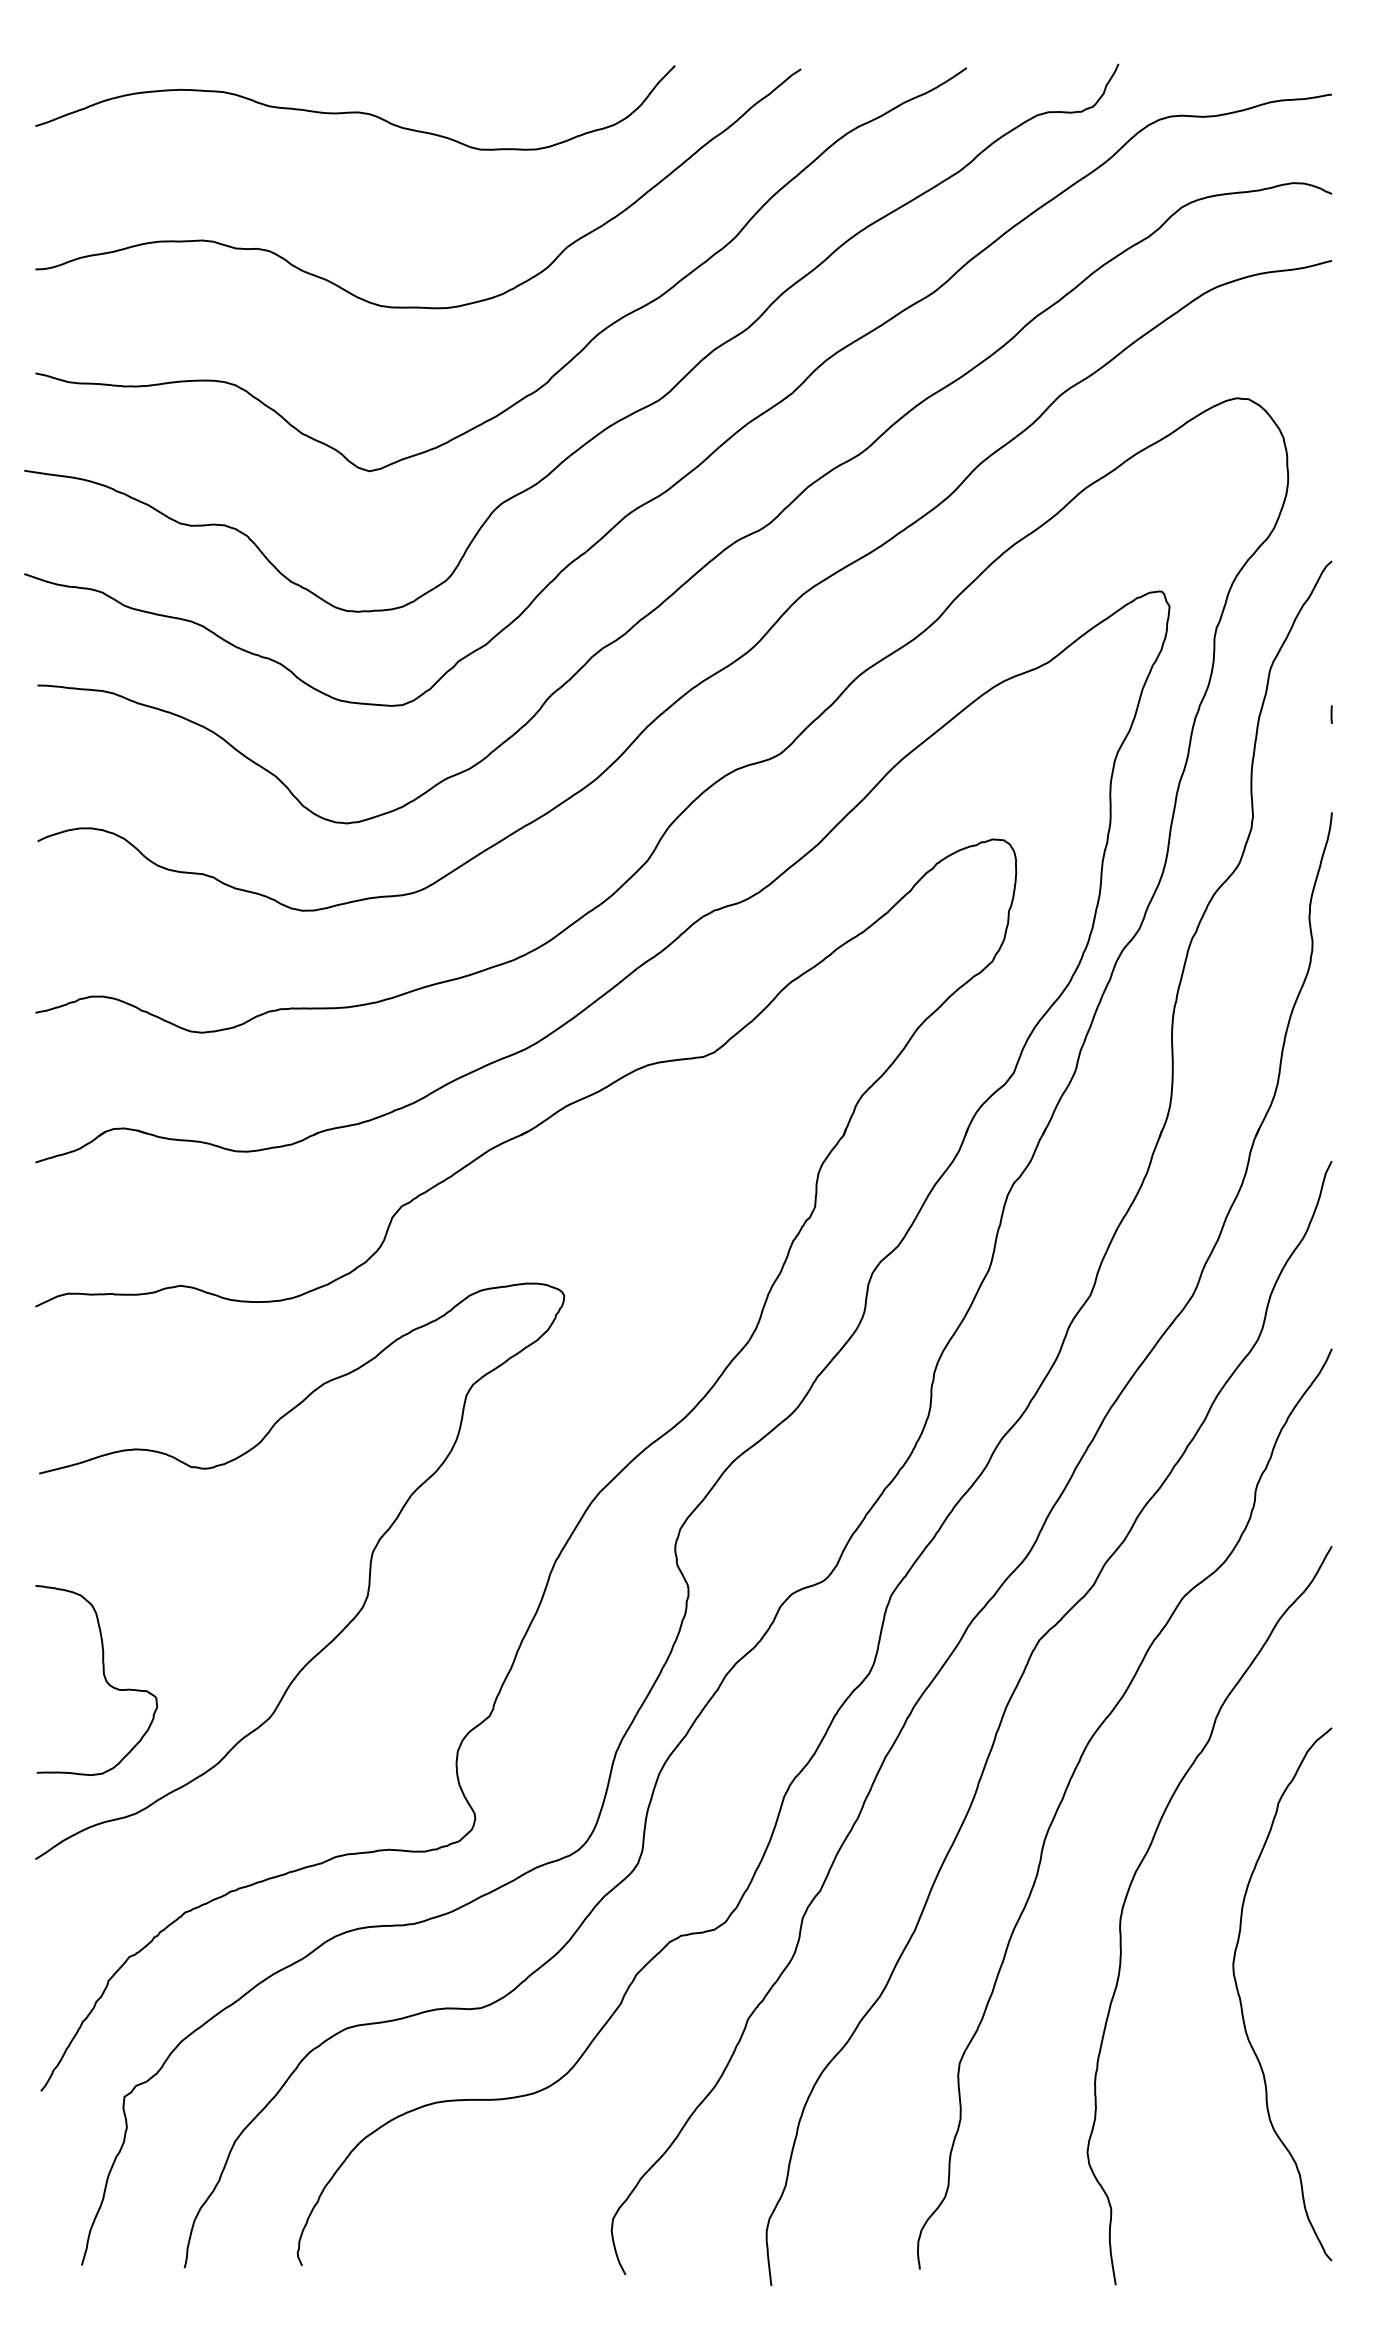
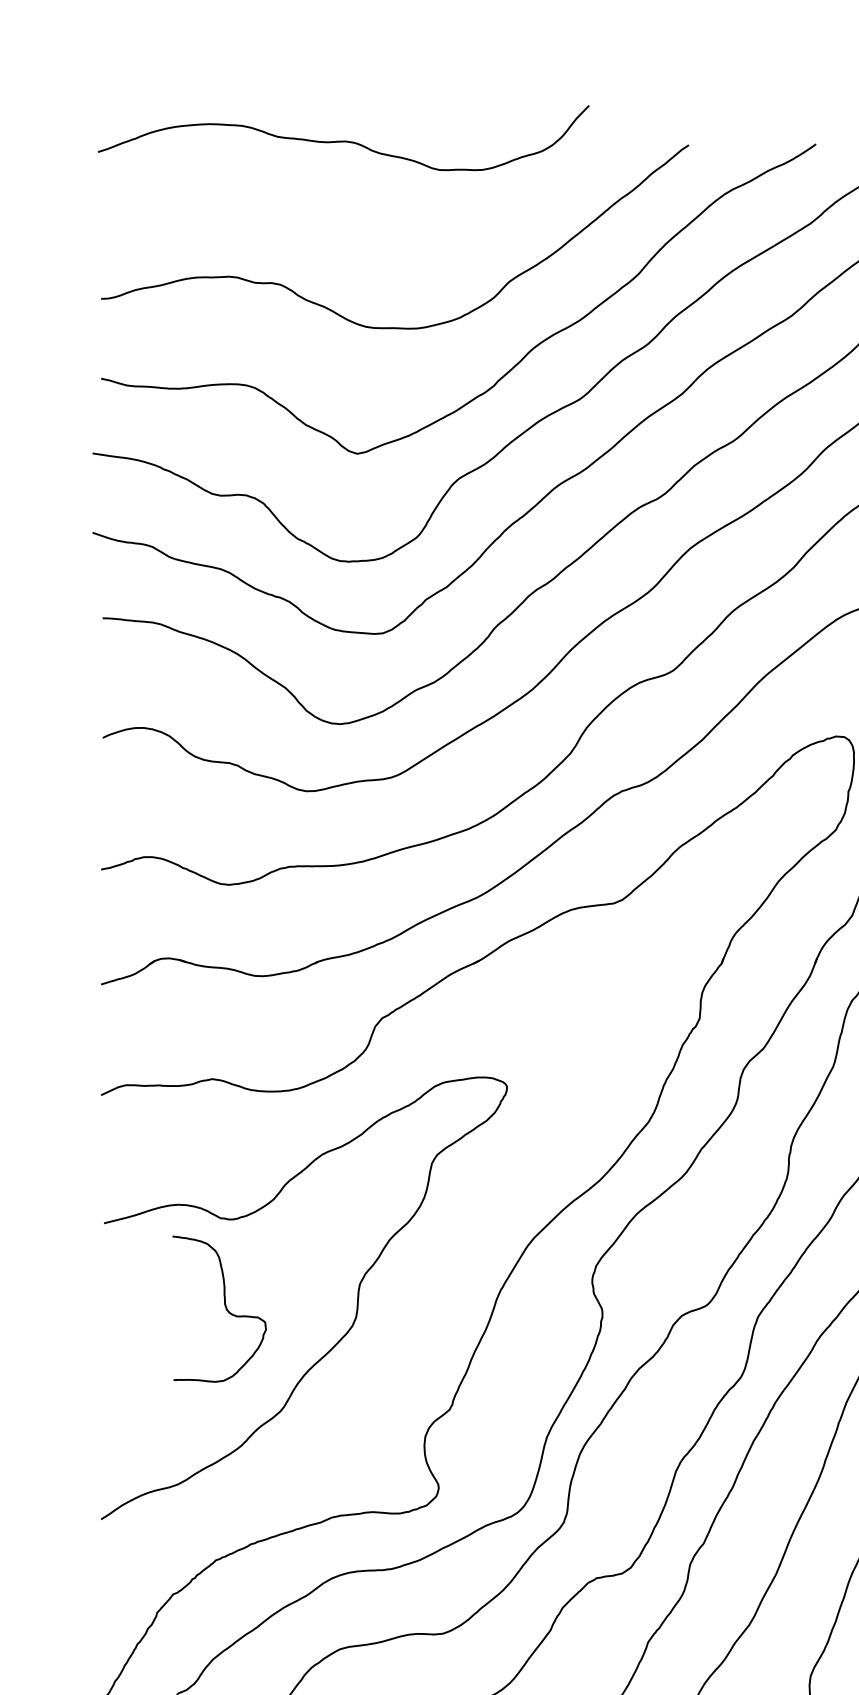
curve: (355, 111) -> (343, 140), moved
curve: (103, 1676) -> (224, 1306), moved

